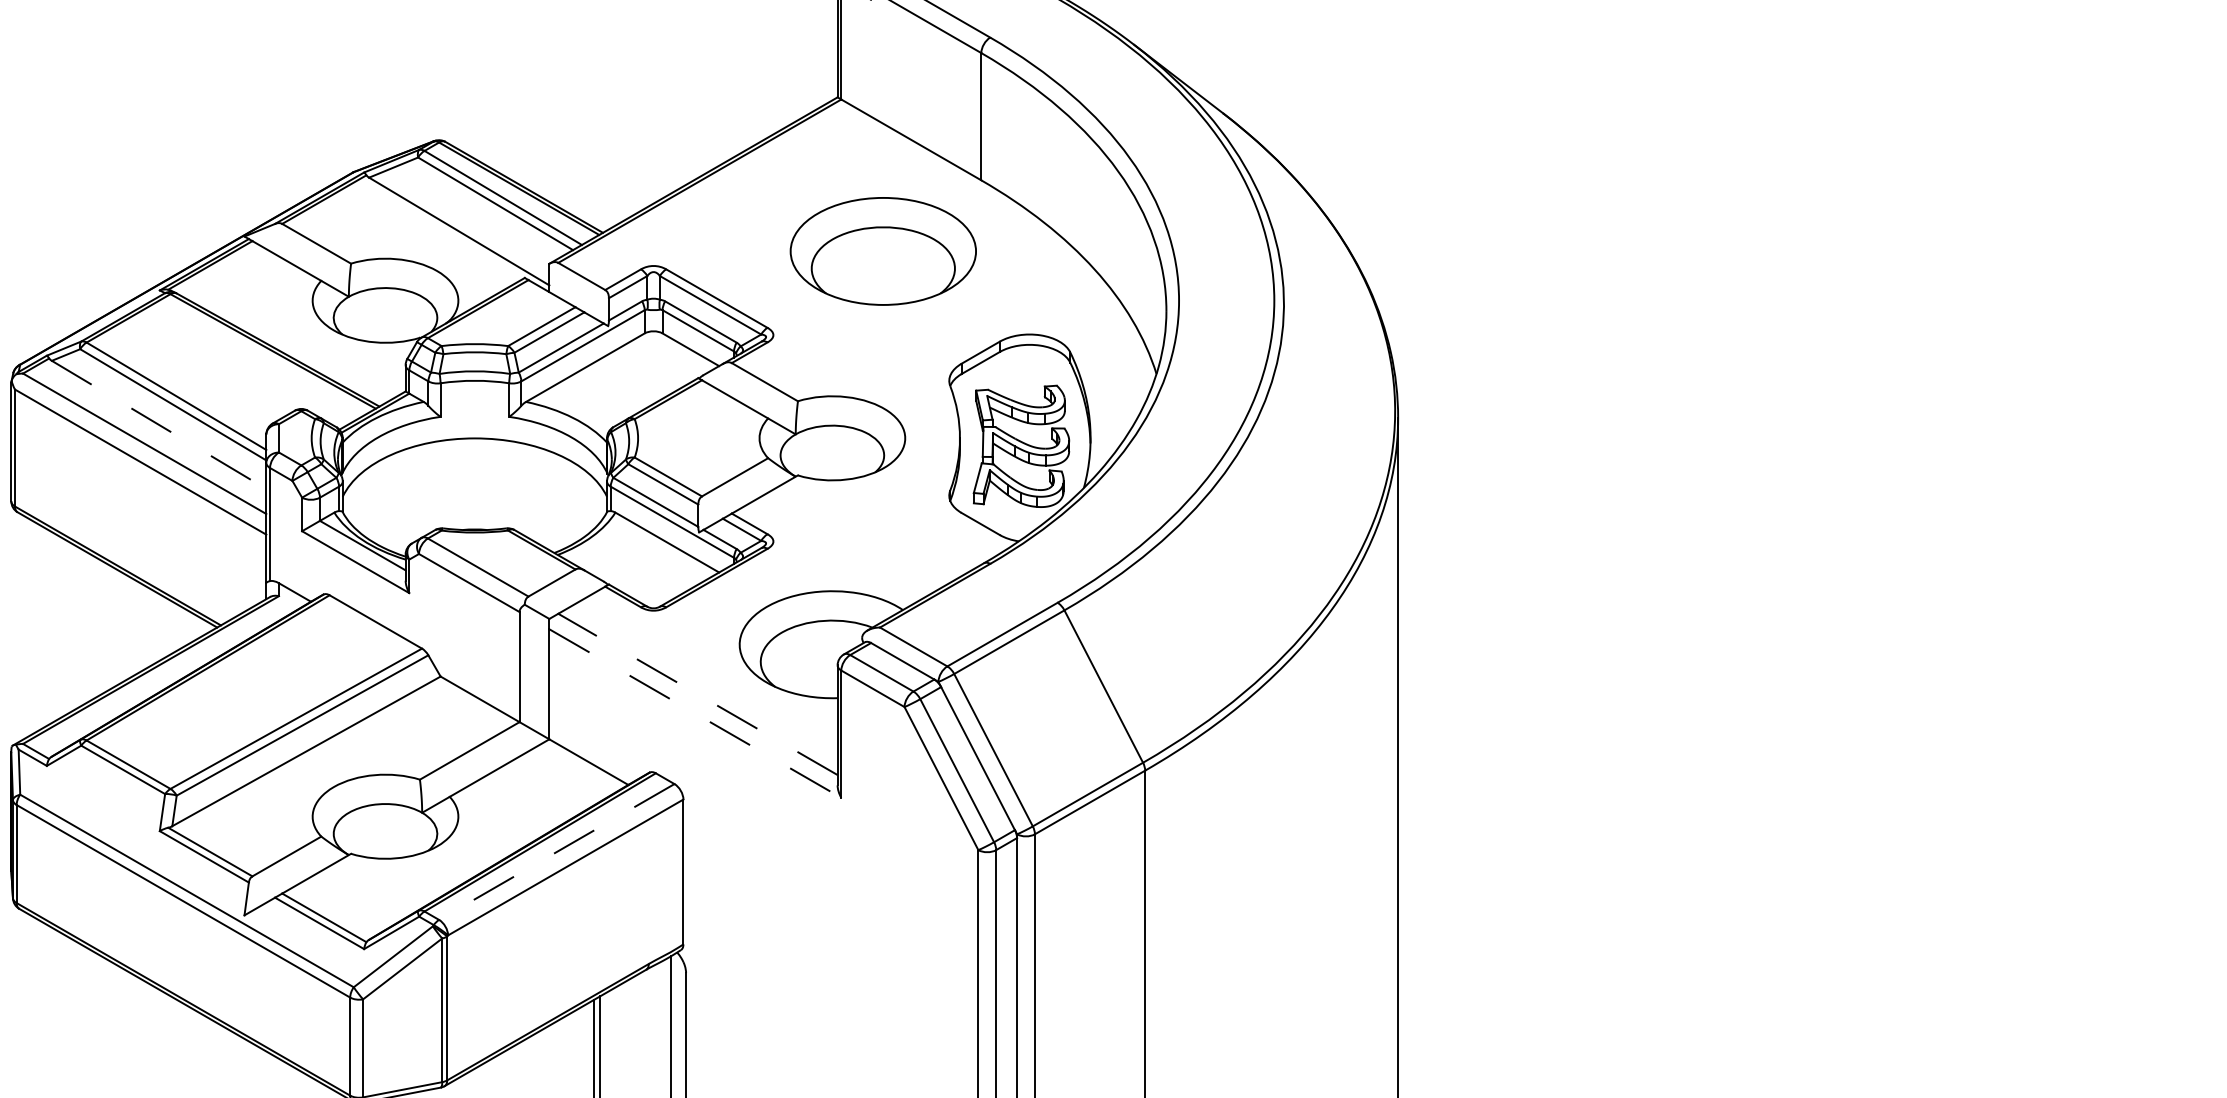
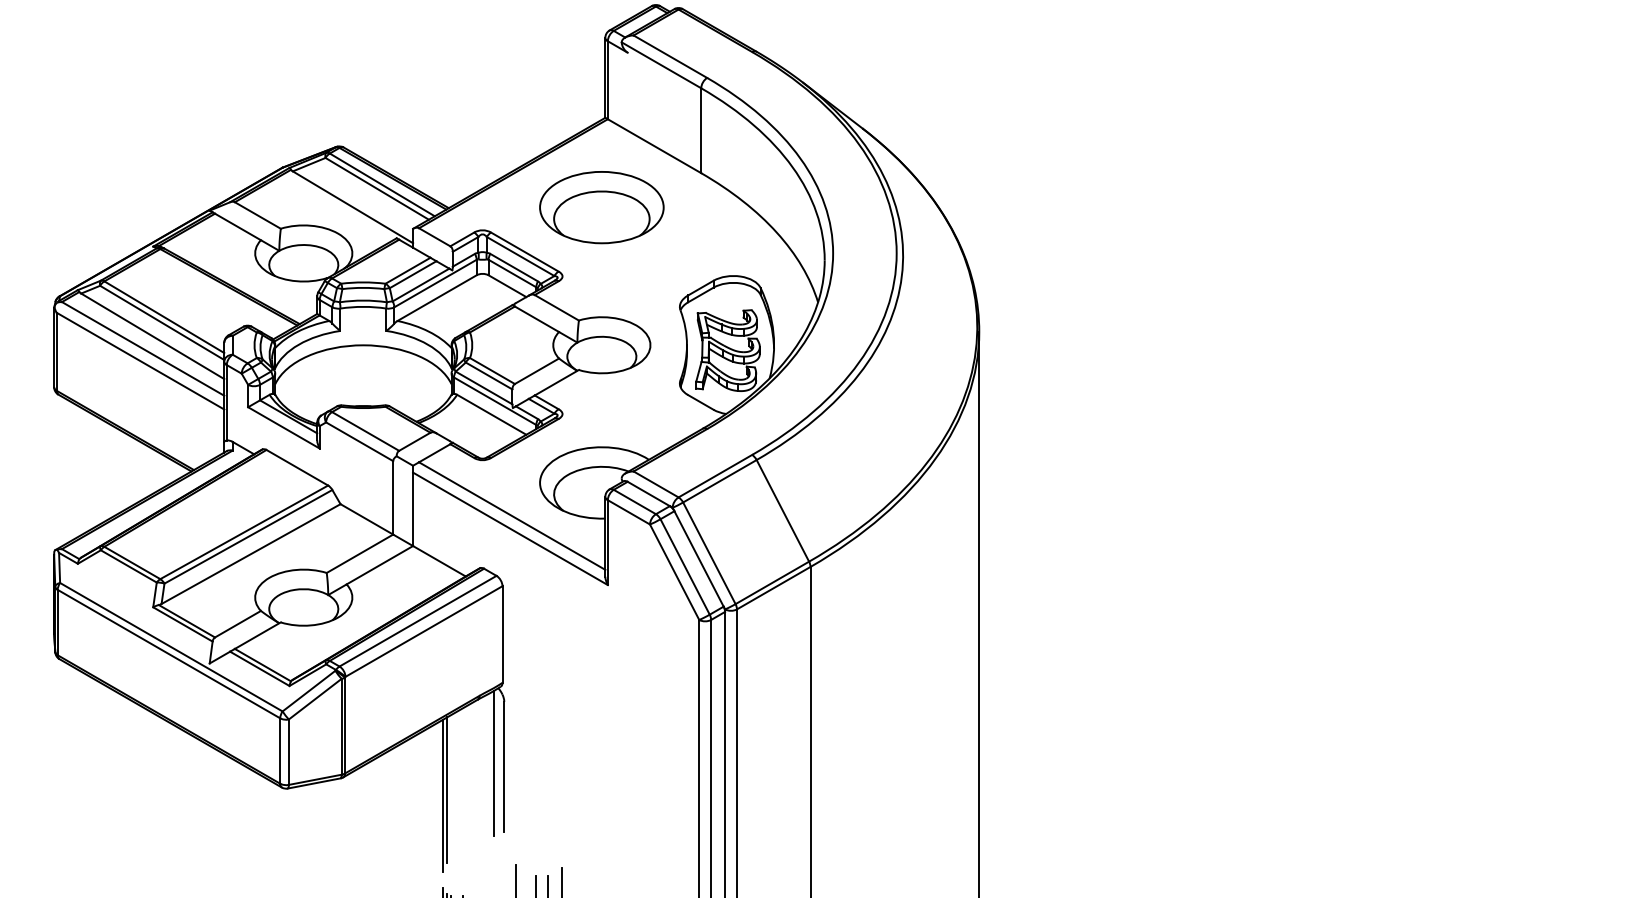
part: (882, 251) -> (601, 207), moved
line: (160, 425) -> (153, 336), dashed -> solid
line: (698, 695) -> (512, 516), dashed -> solid
line: (695, 714) -> (510, 529), dashed -> solid
line: (557, 852) -> (418, 621), dashed -> solid

